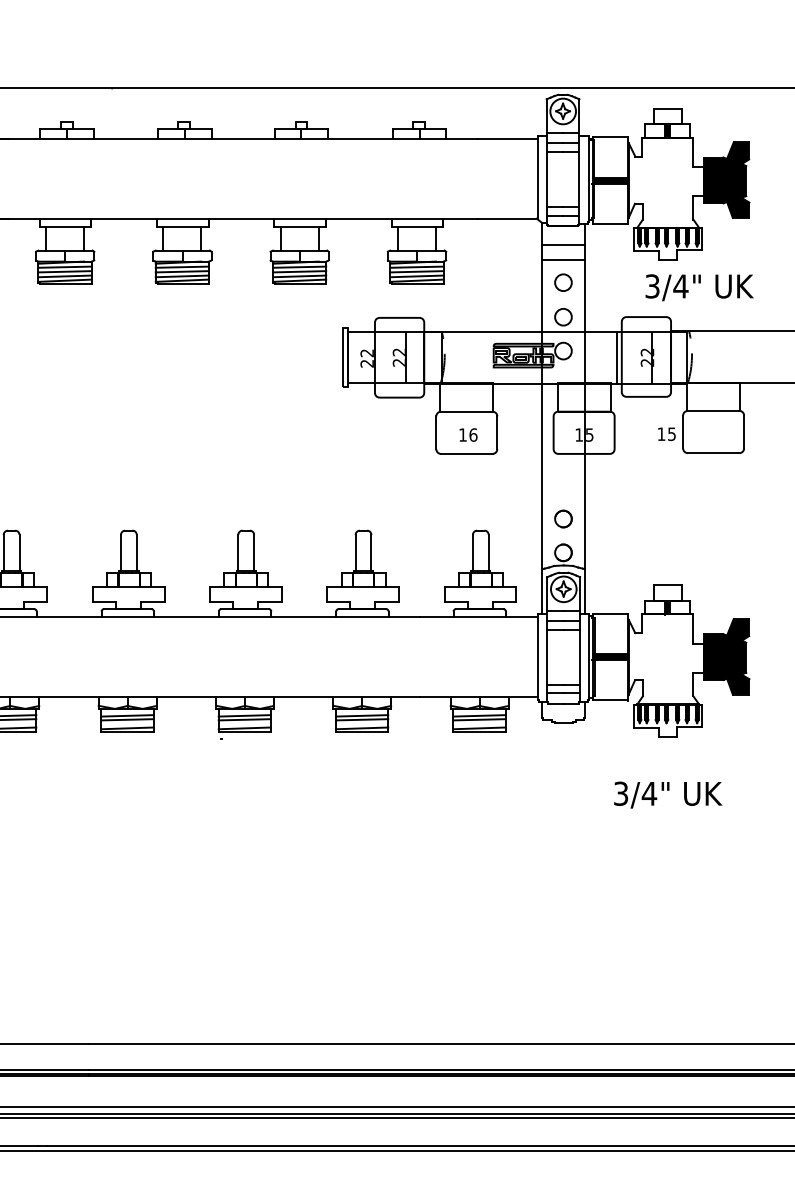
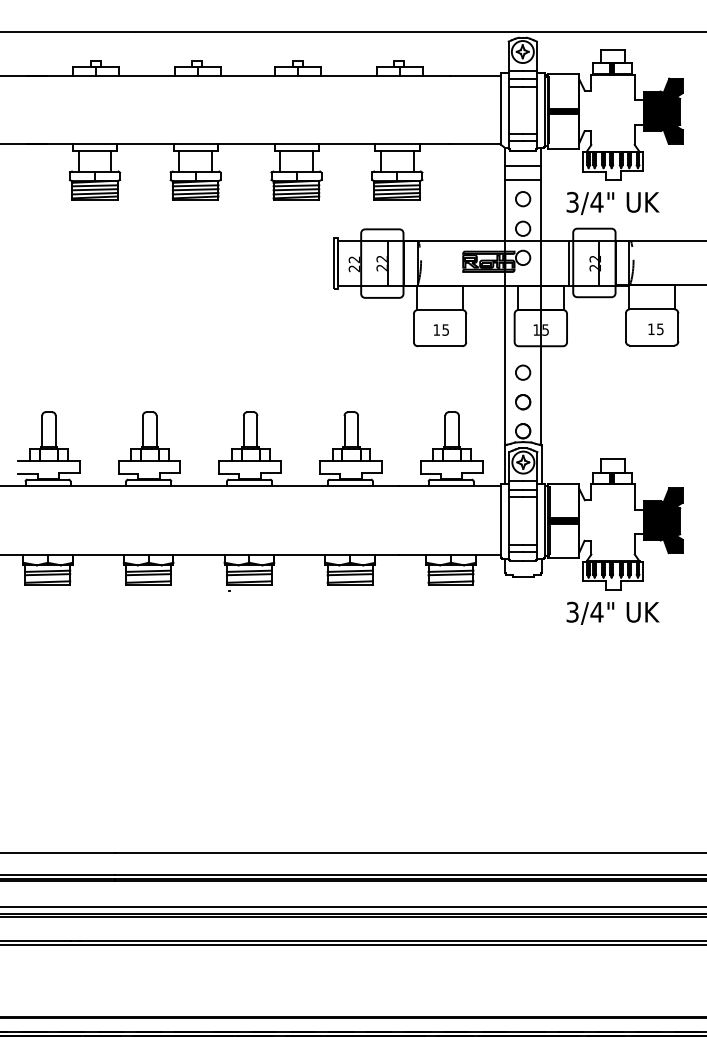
text: (698, 287) -> (612, 203), moved
text: (473, 434) -> (445, 329), 16 -> 15
text: (666, 434) -> (655, 329), moved
circle: (563, 484) -> (523, 372), added
text: (667, 794) -> (612, 612), moved

